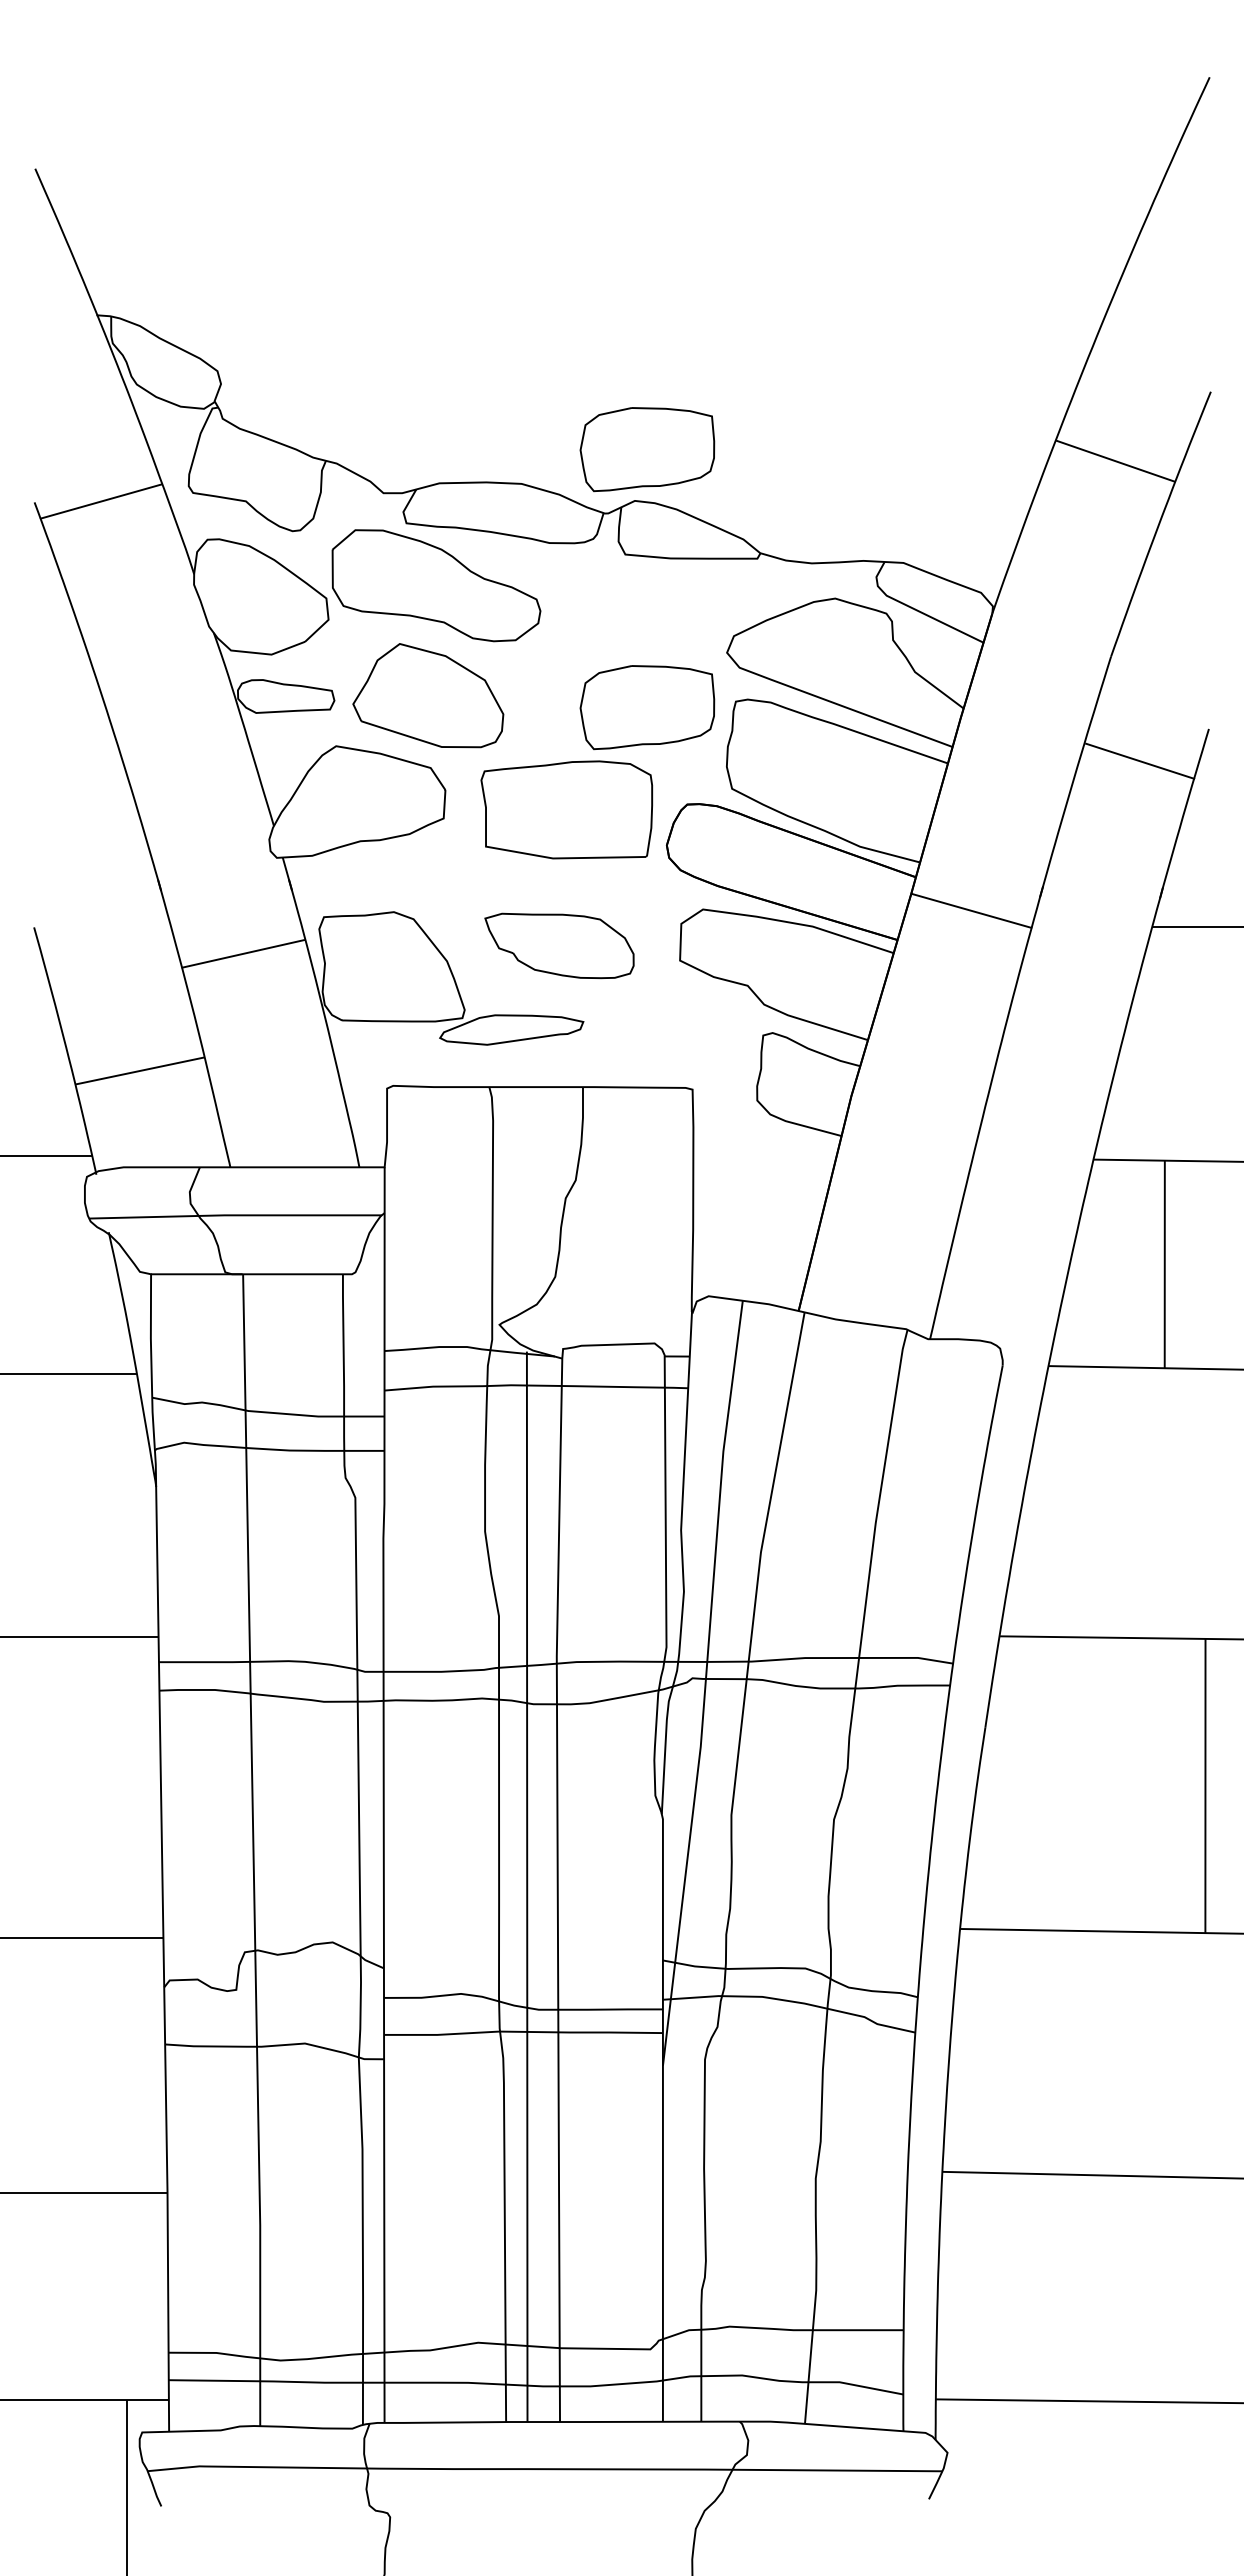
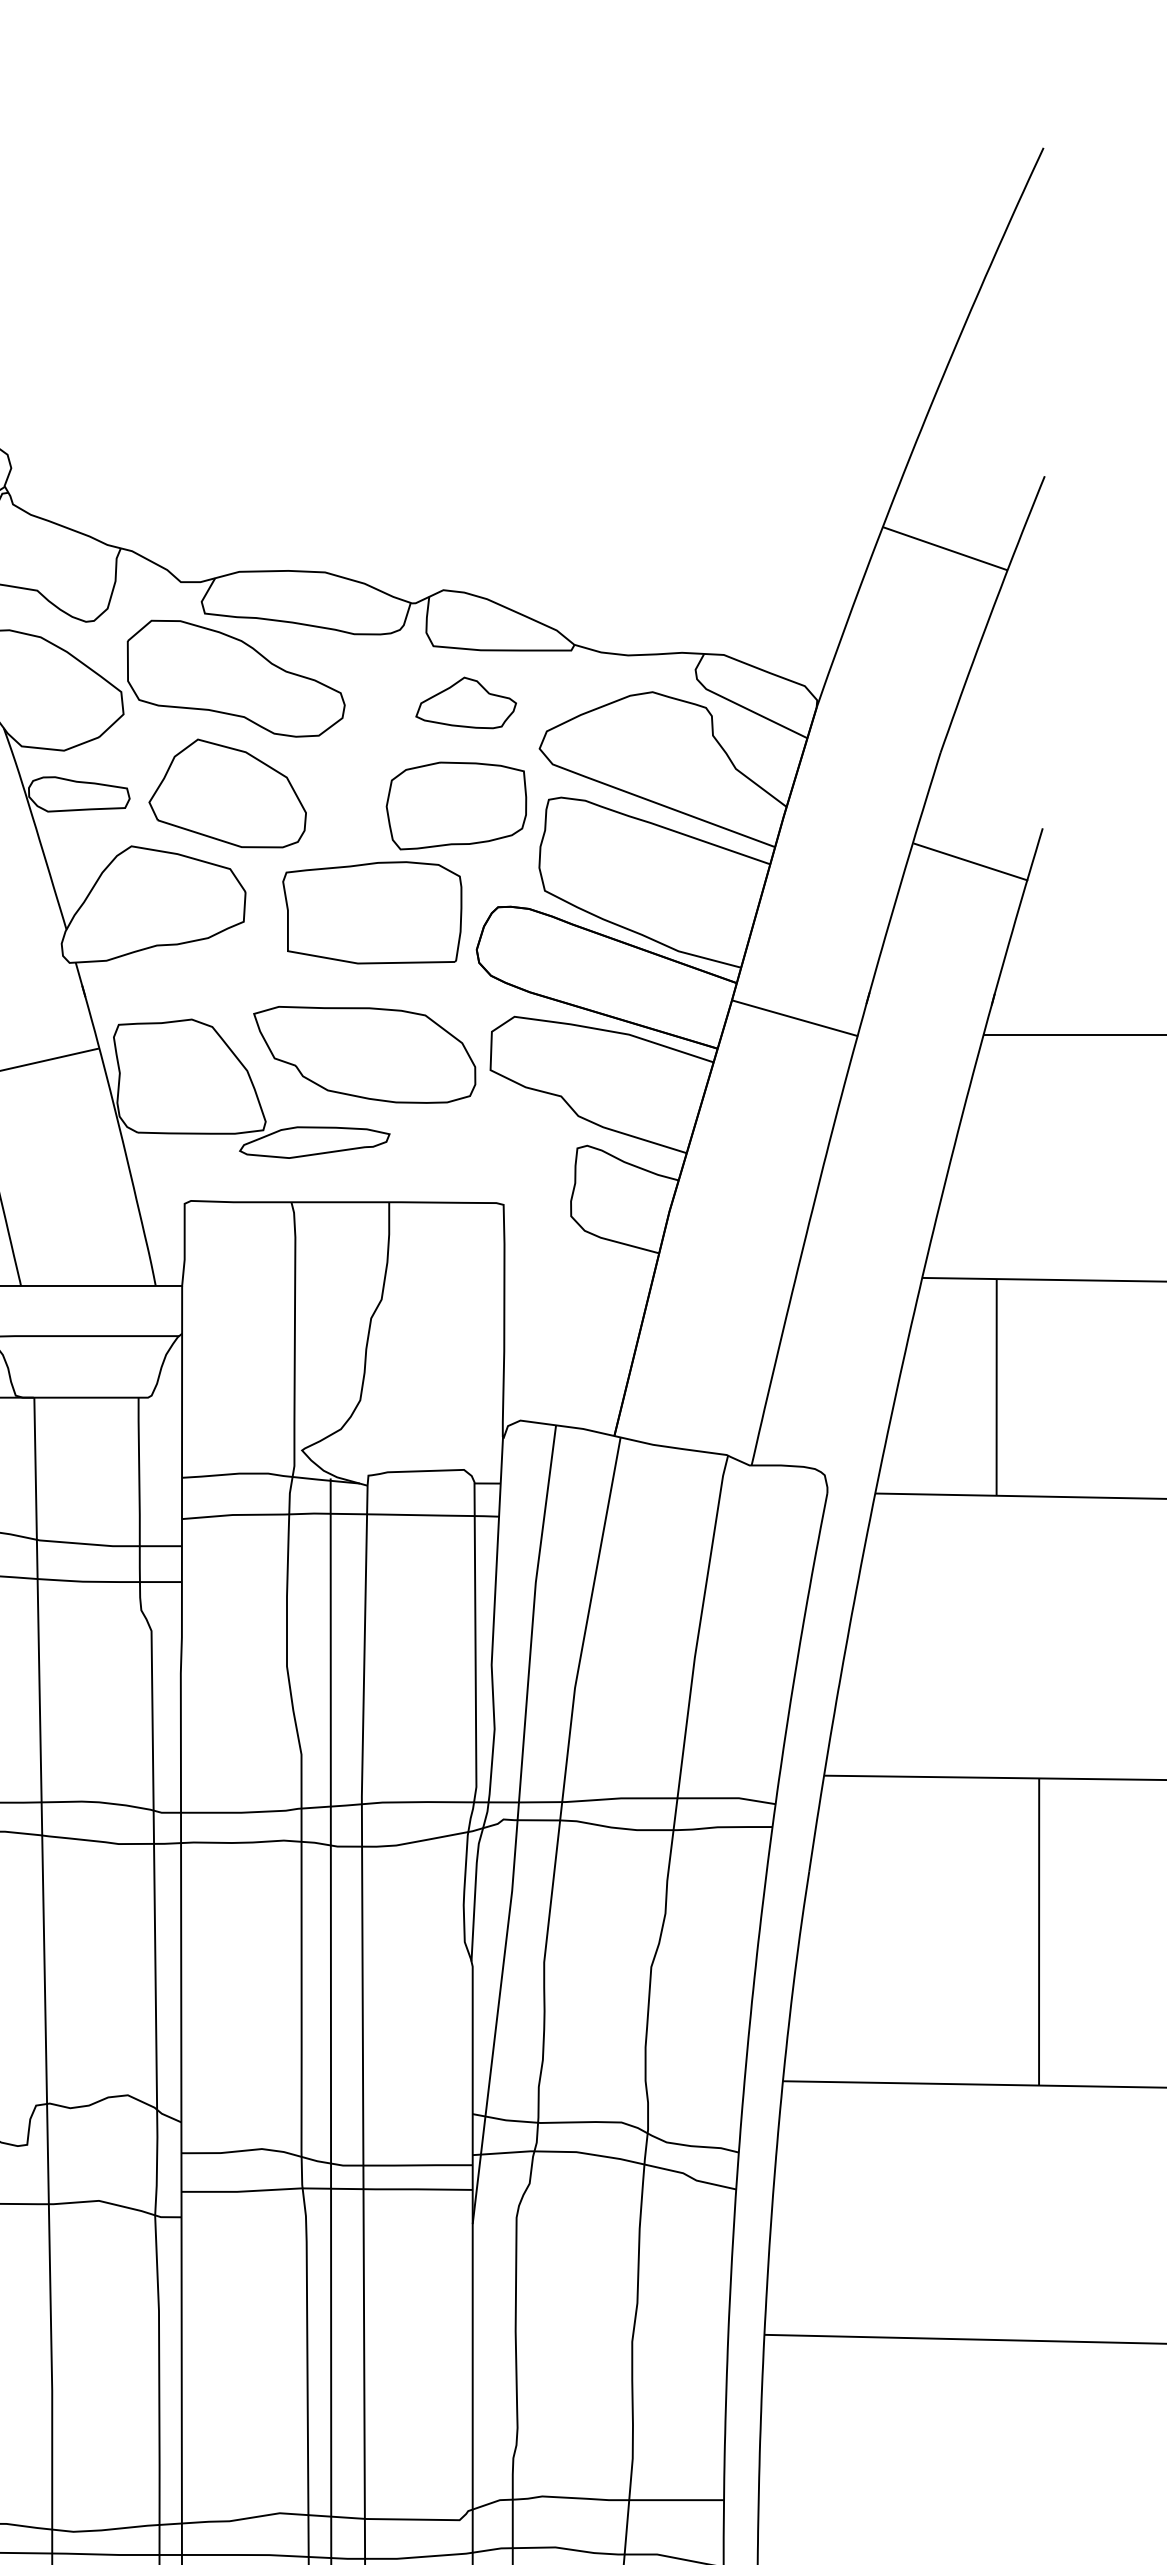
part: (647, 449) -> (456, 536), removed
part: (656, 608) -> (465, 702), added
part: (559, 945) -> (364, 1054), size x1.43

